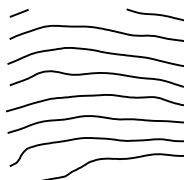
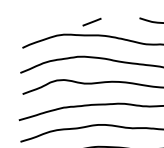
line: (18, 13) -> (91, 22), moved

